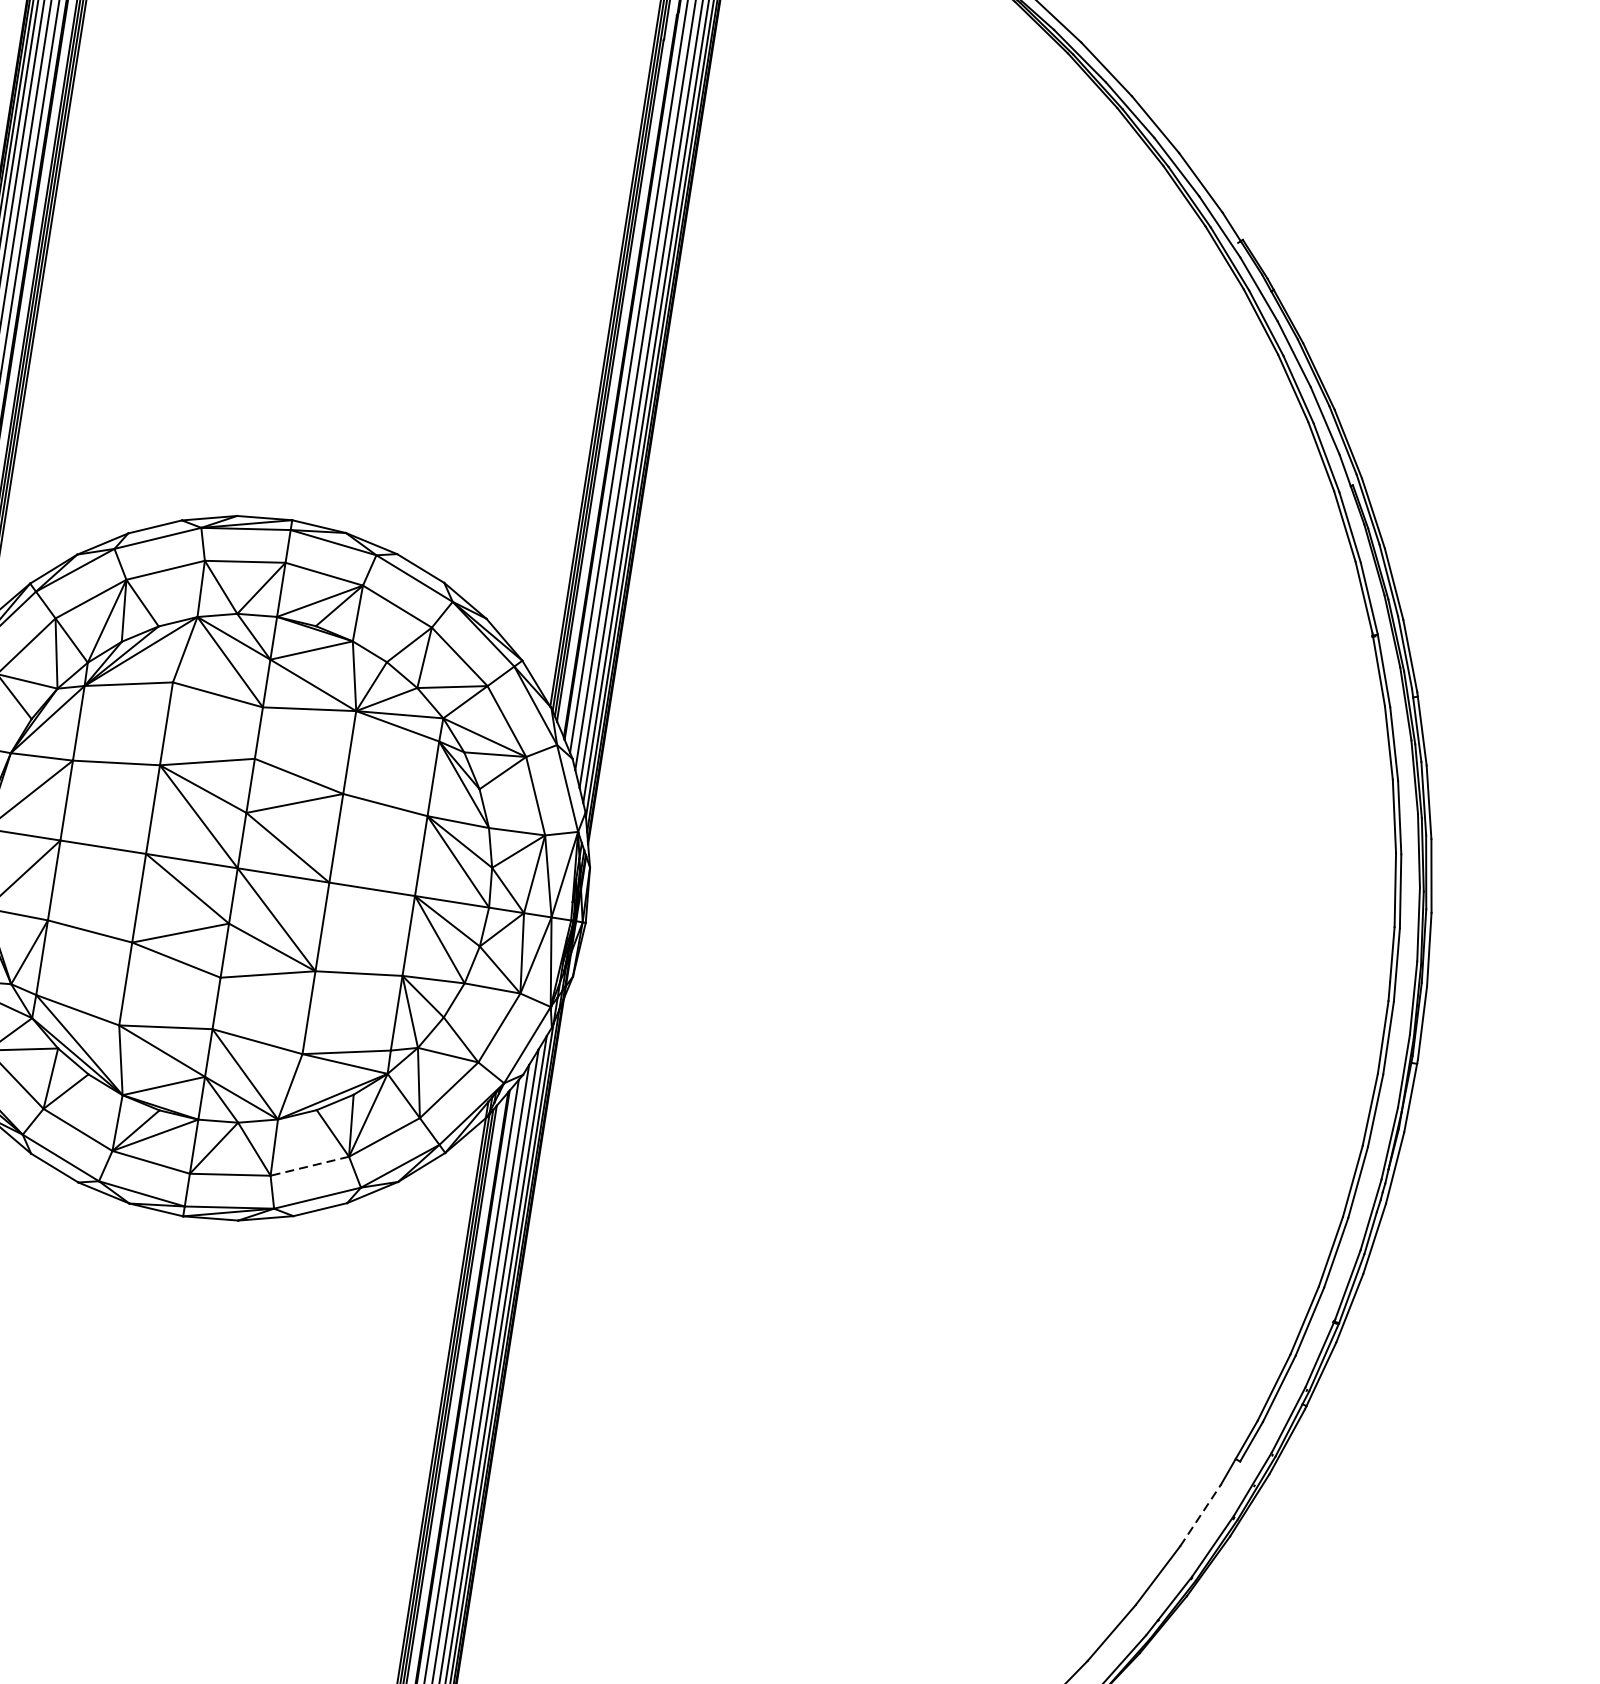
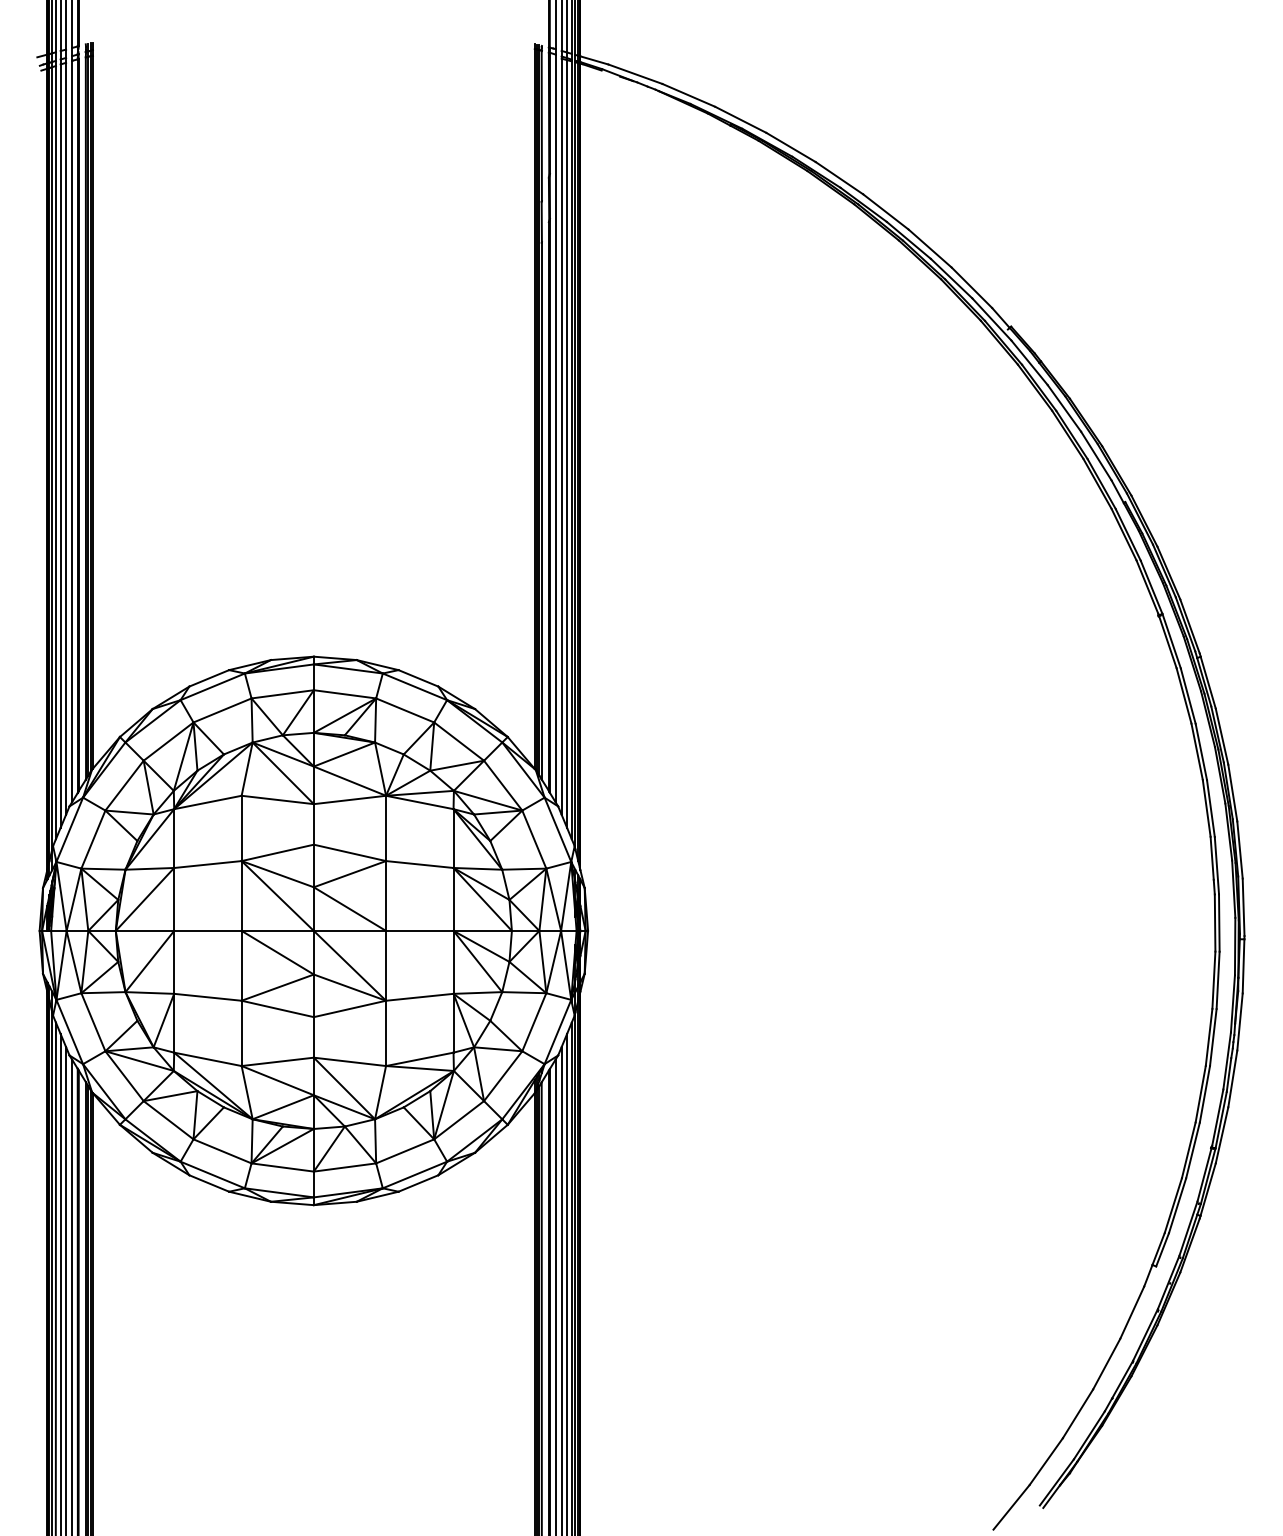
line: (308, 1166) -> (404, 1151), dashed -> solid
line: (1200, 1515) -> (1132, 1312), dashed -> solid

